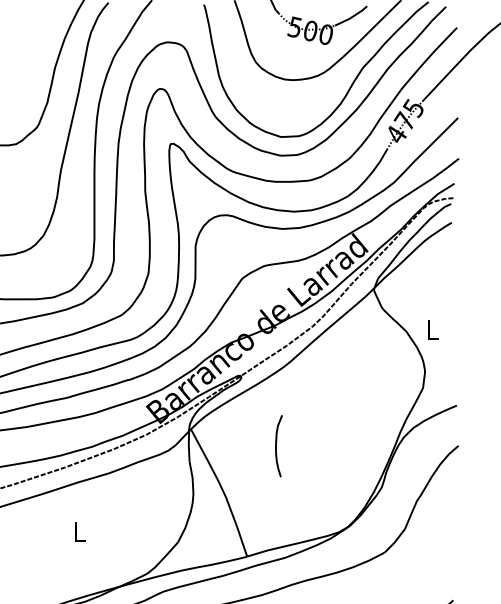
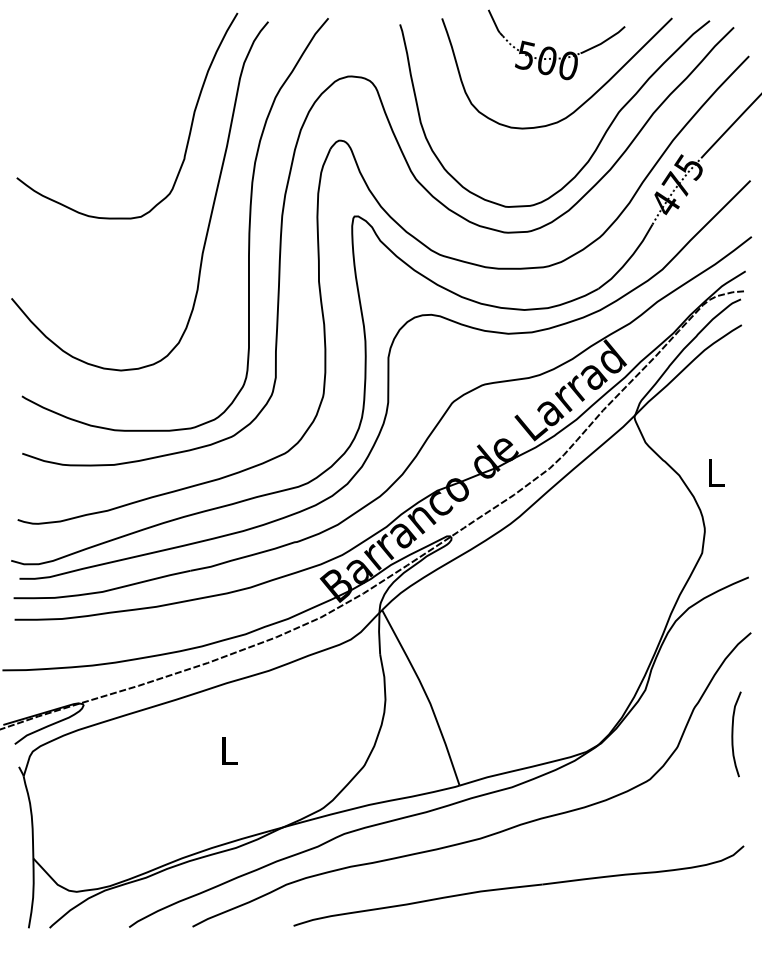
curve: (276, 446) -> (733, 734), moved

